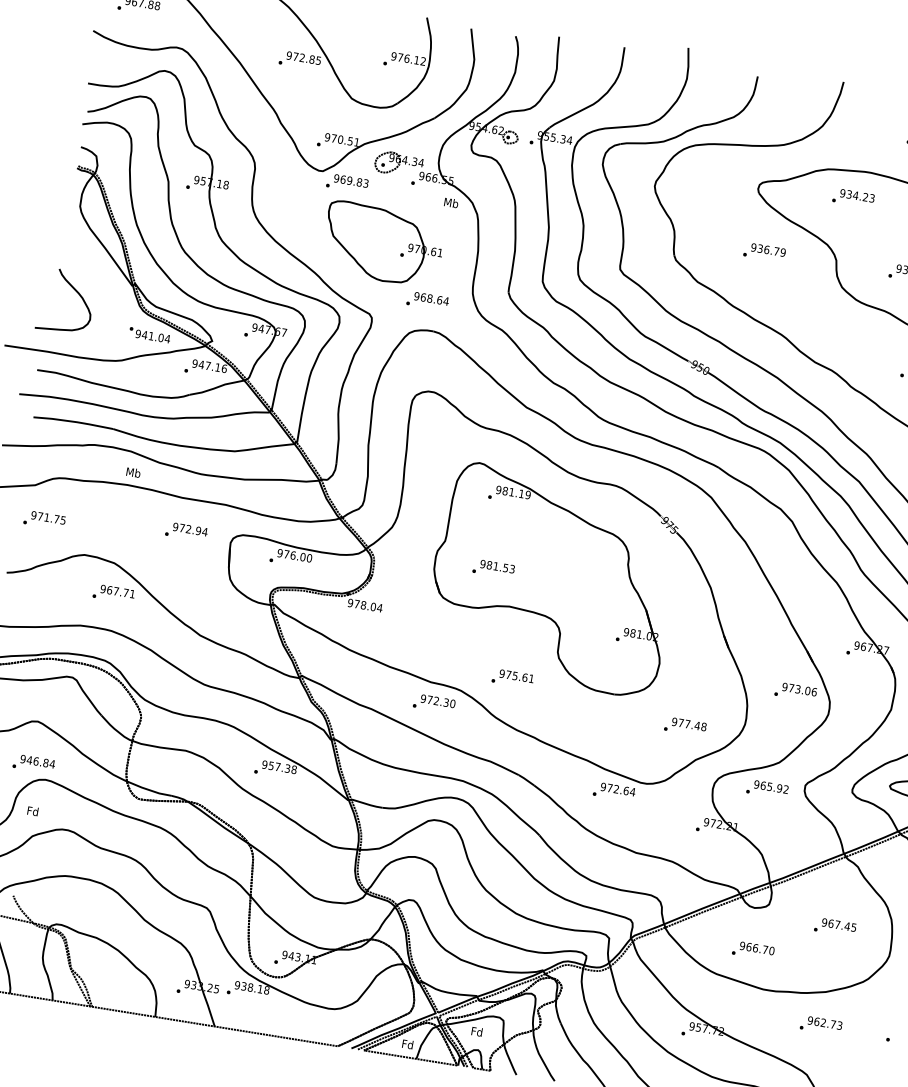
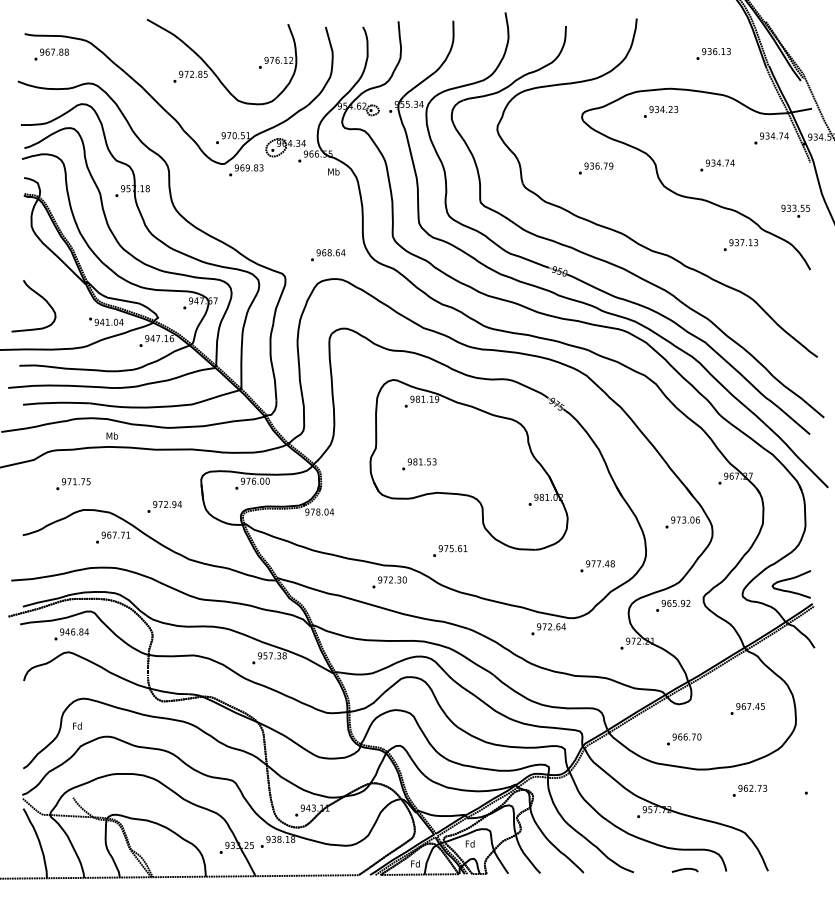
part: (382, 243) -> (283, 214), removed
text: (44, 520) -> (73, 484), moved
text: (186, 531) -> (164, 506), moved
text: (33, 764) -> (71, 634), moved

